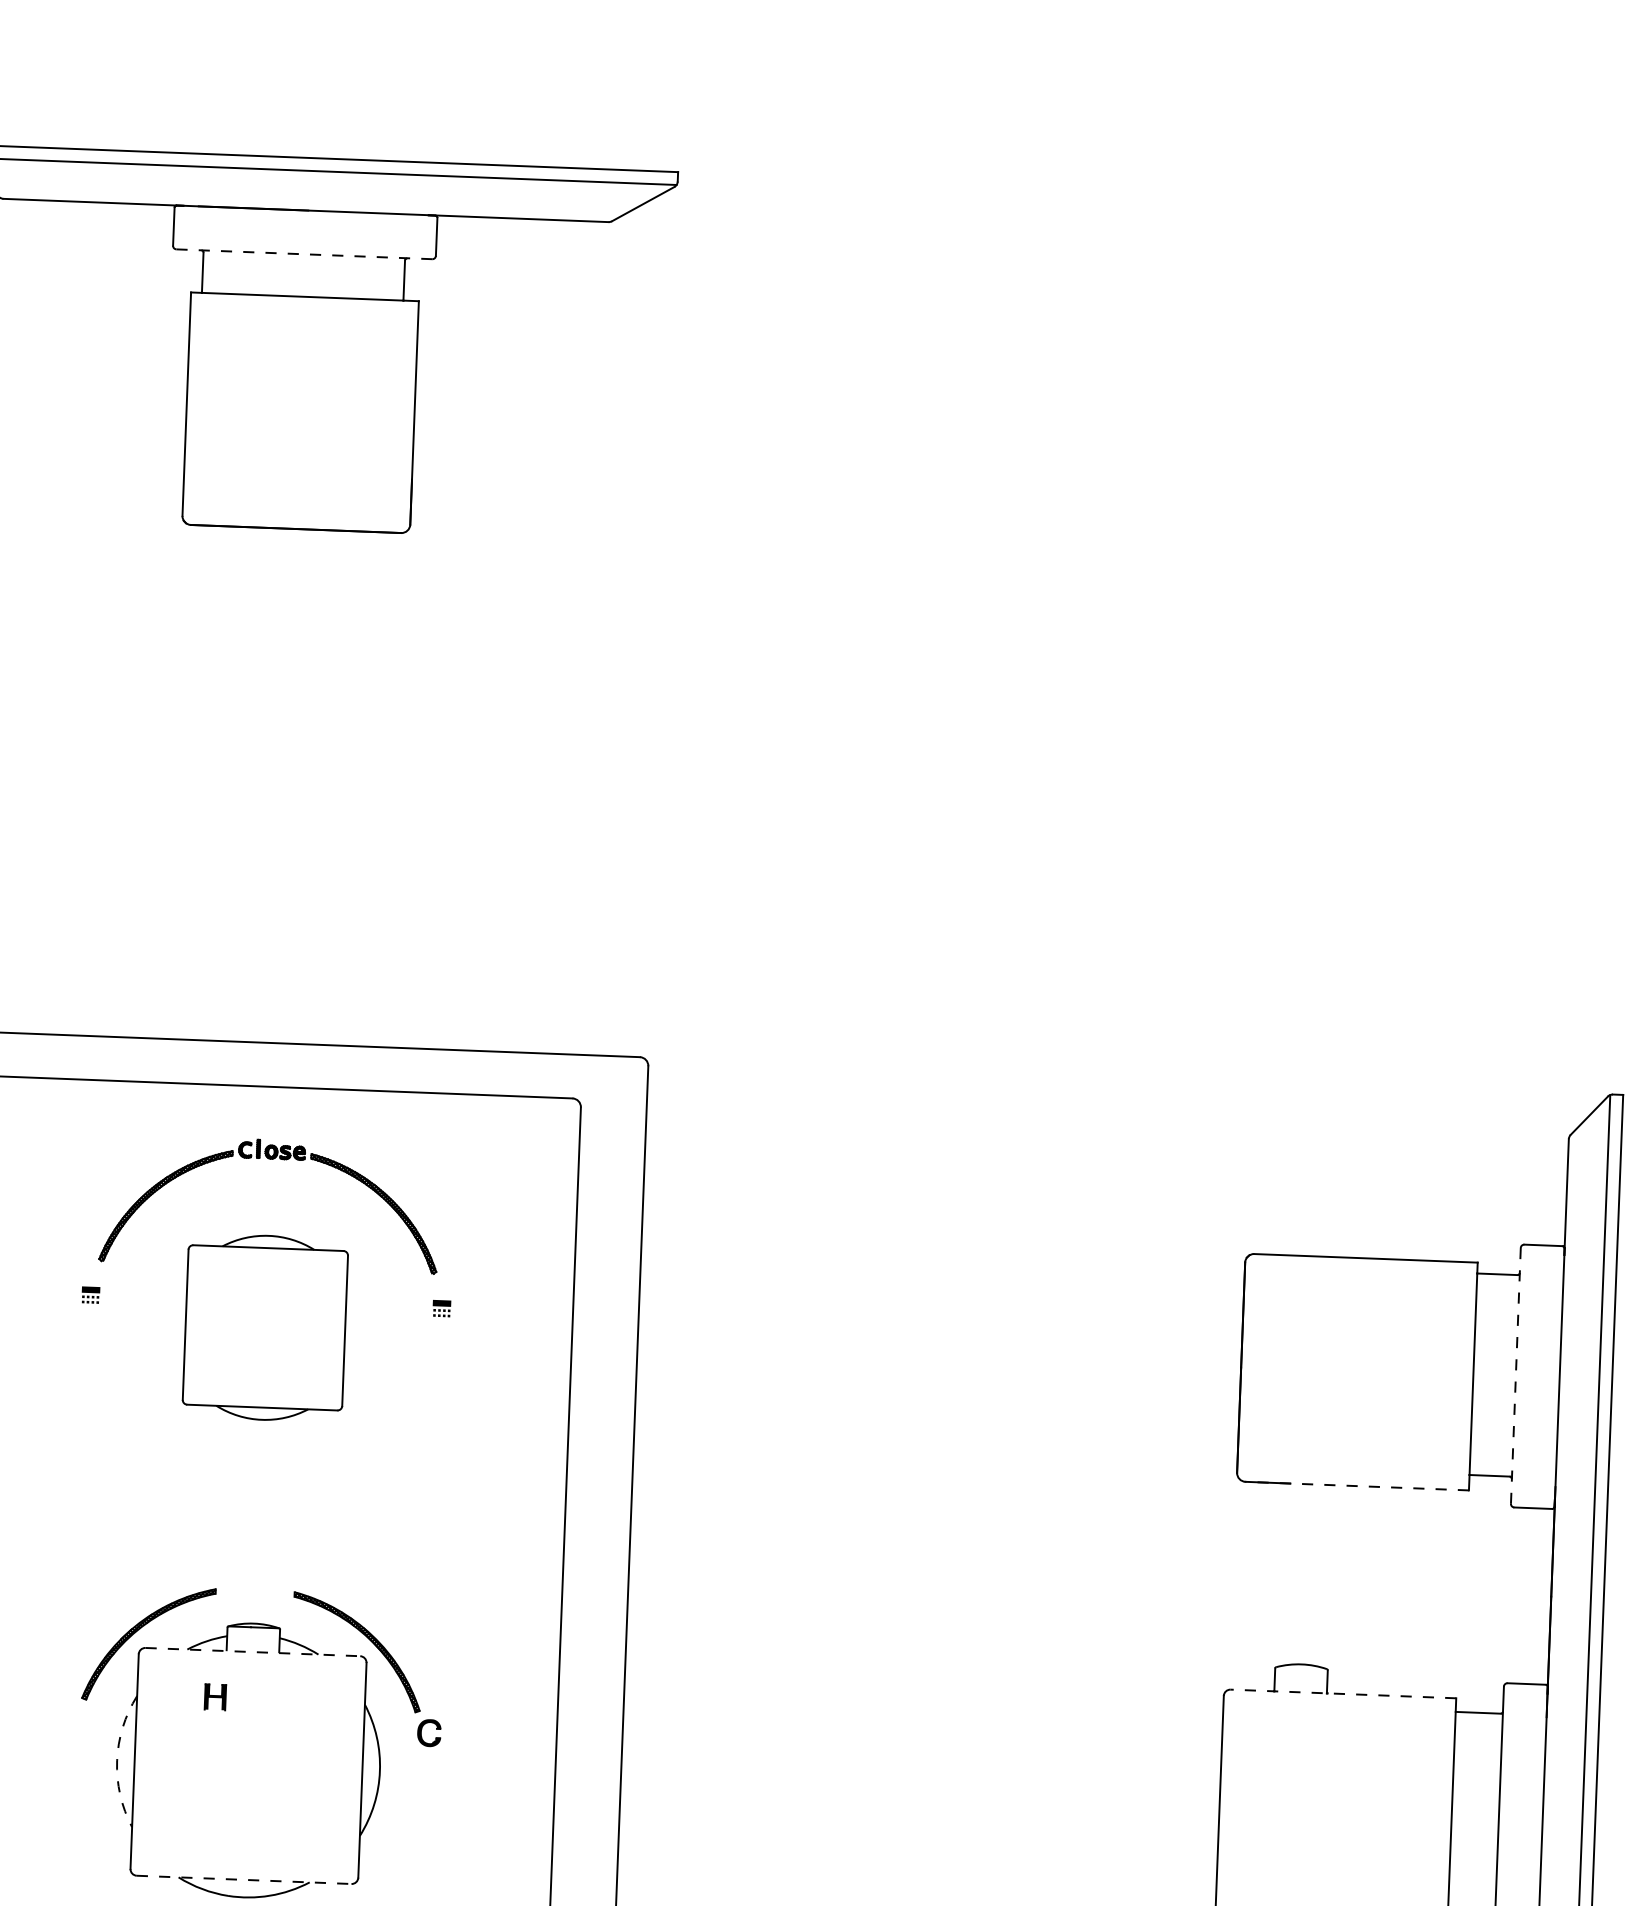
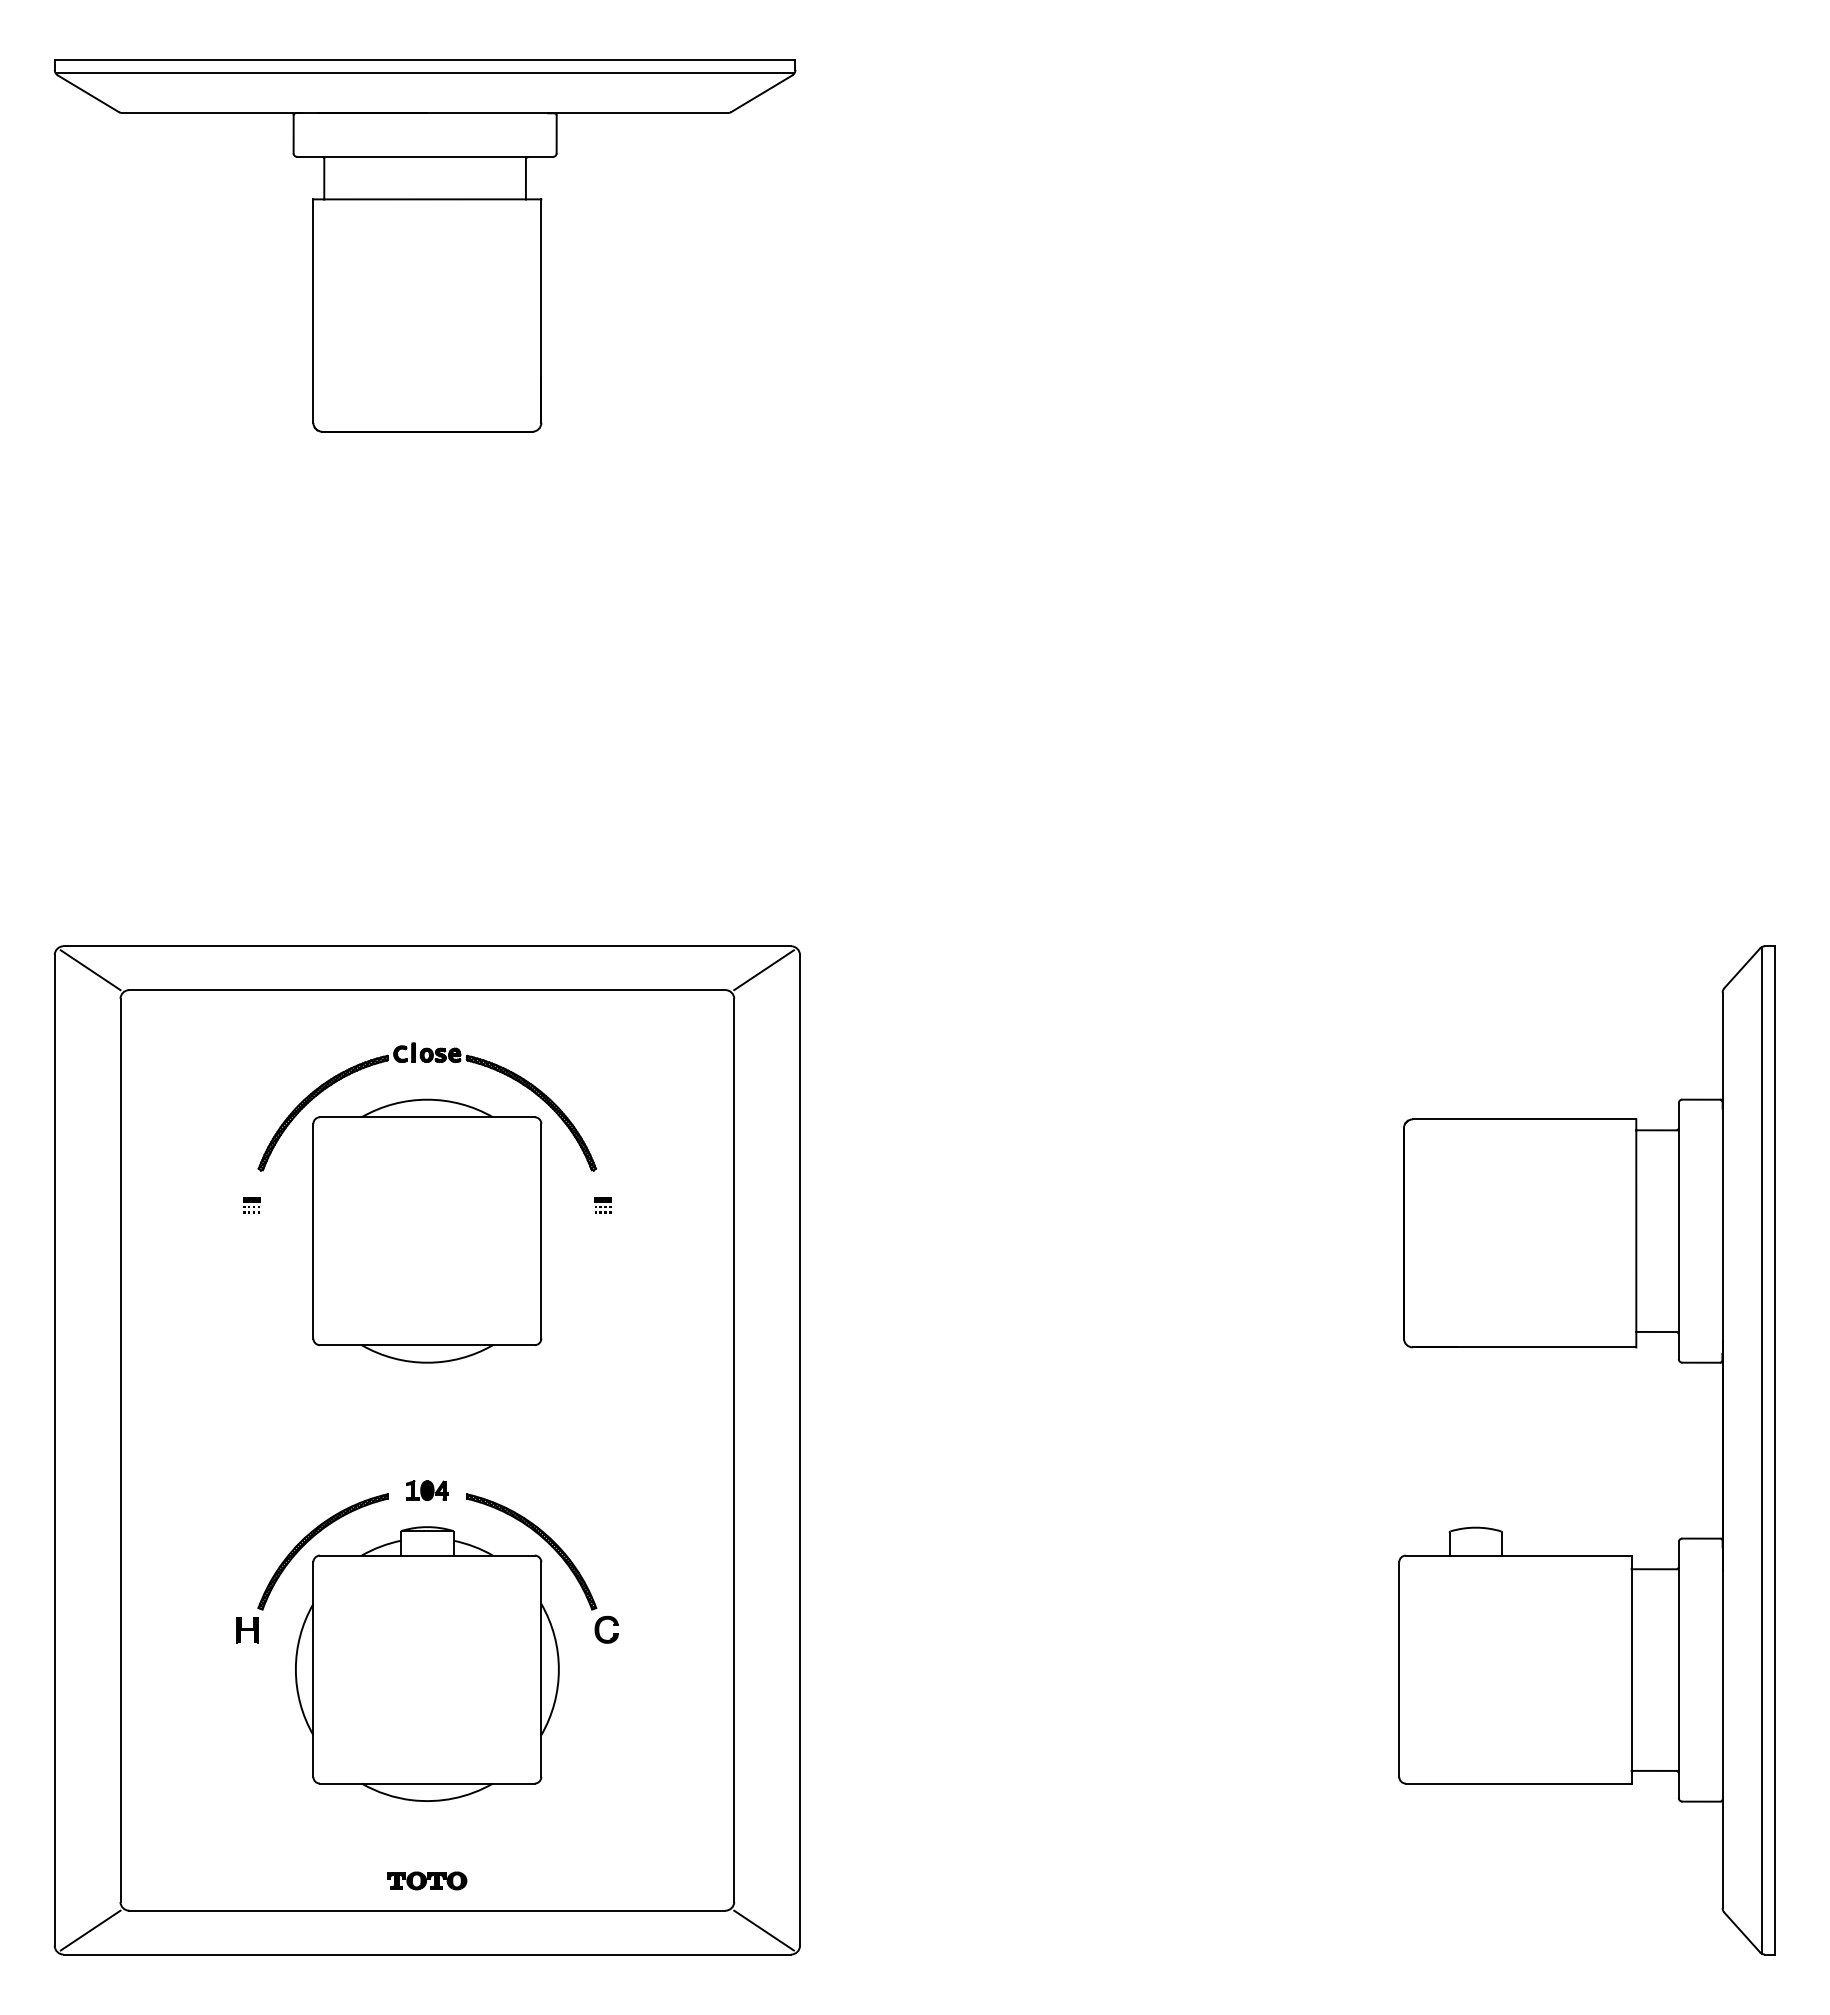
line: (304, 253) -> (425, 156), dashed -> solid
line: (611, 1080) -> (763, 970), added
part: (265, 1327) -> (427, 1230), size x1.43
line: (1515, 1376) -> (1678, 1231), dashed -> solid
line: (1357, 1486) -> (1524, 1347), dashed -> solid
part: (255, 1587) -> (427, 1490), added
line: (253, 1651) -> (427, 1555), dashed -> solid
line: (1343, 1693) -> (1518, 1555), dashed -> solid
part: (215, 1697) -> (247, 1630), moved
arc: (116, 1760) -> (295, 1669), dashed -> solid
line: (244, 1879) -> (427, 1783), dashed -> solid

